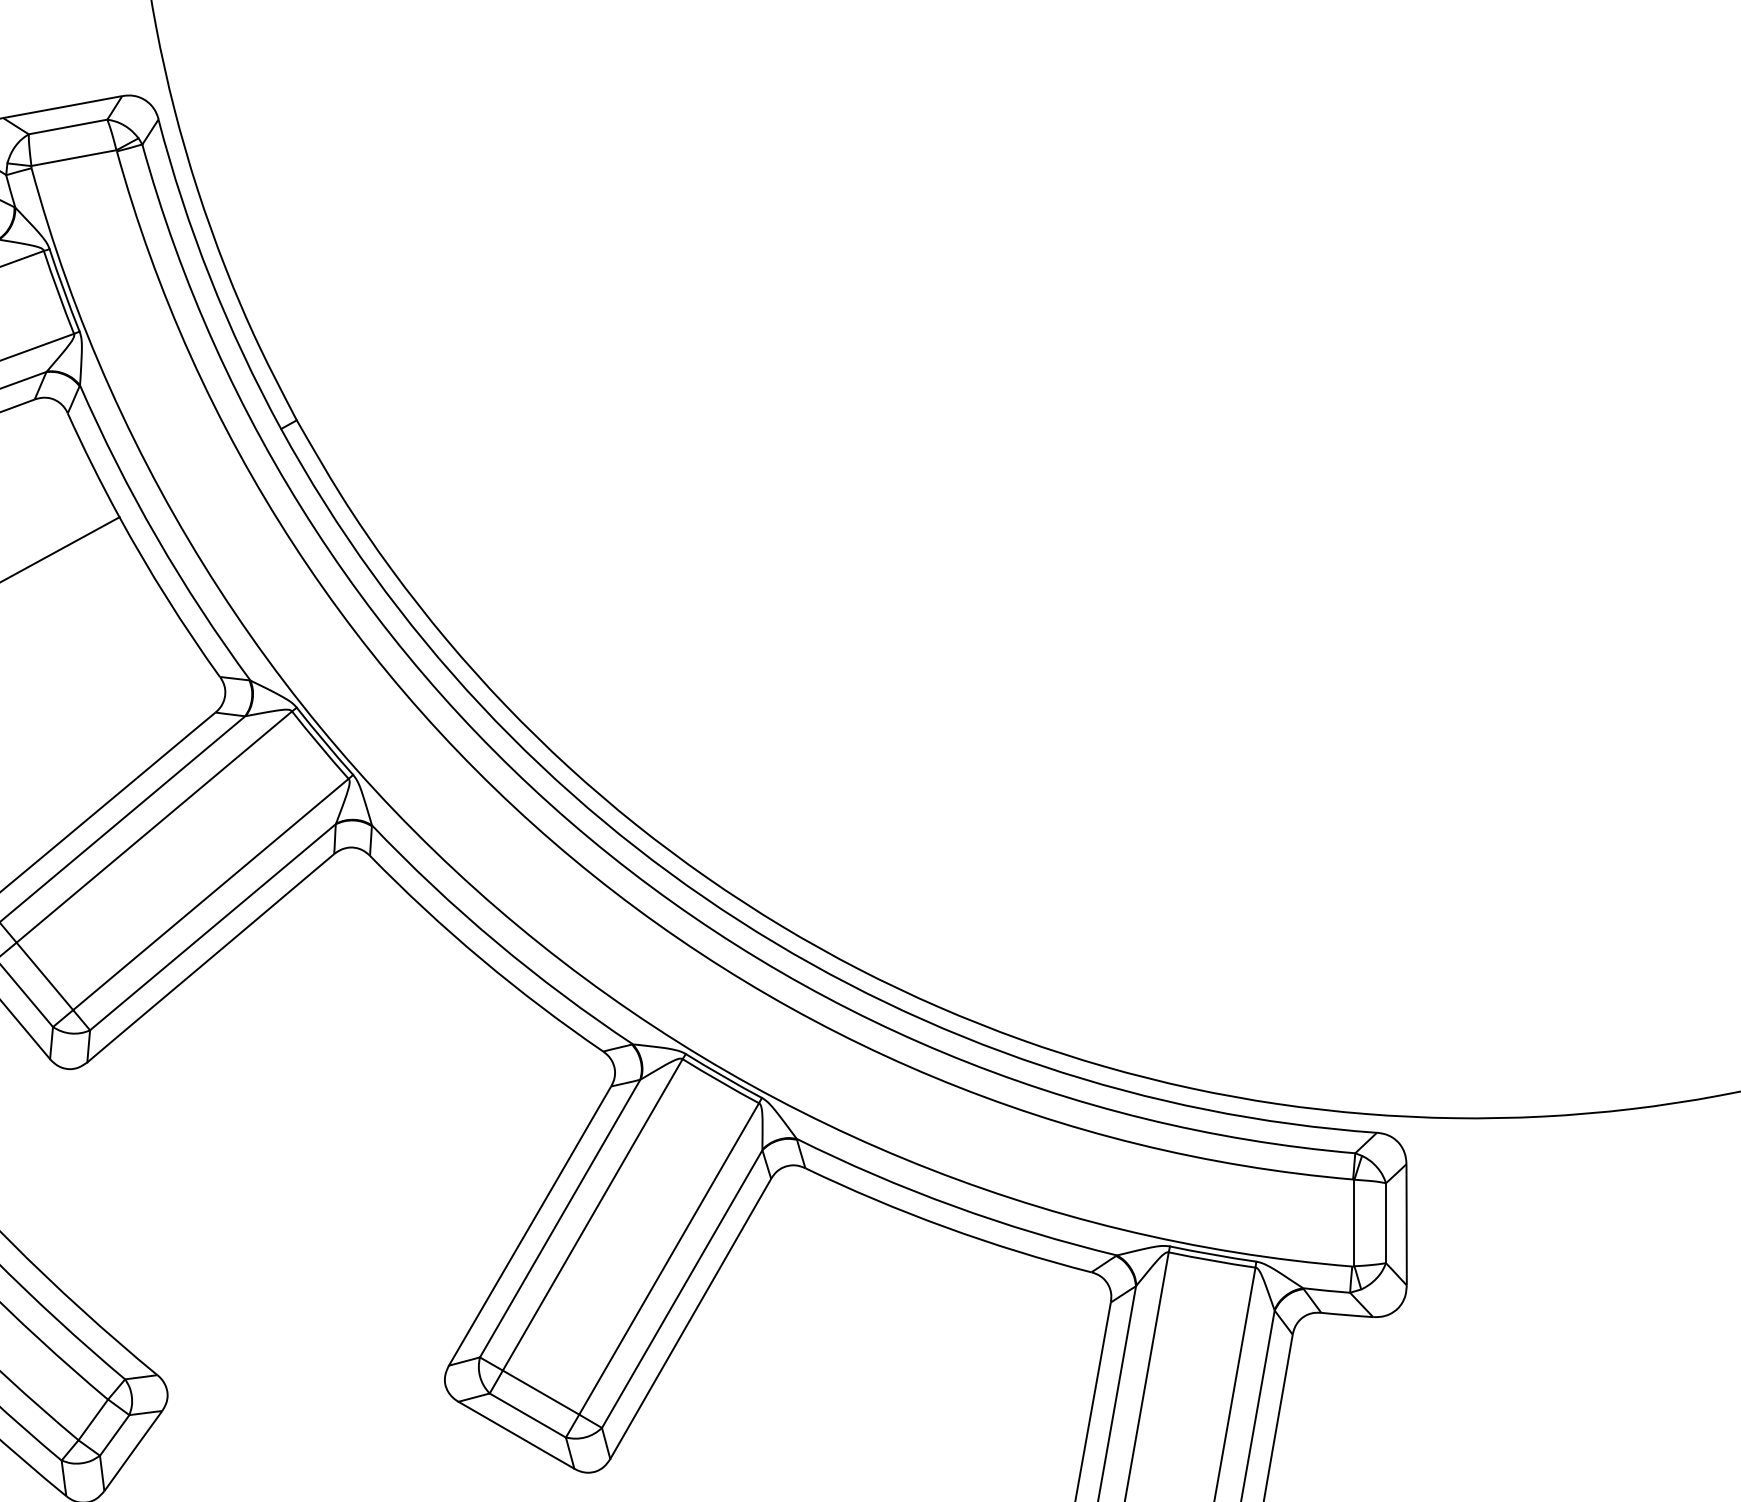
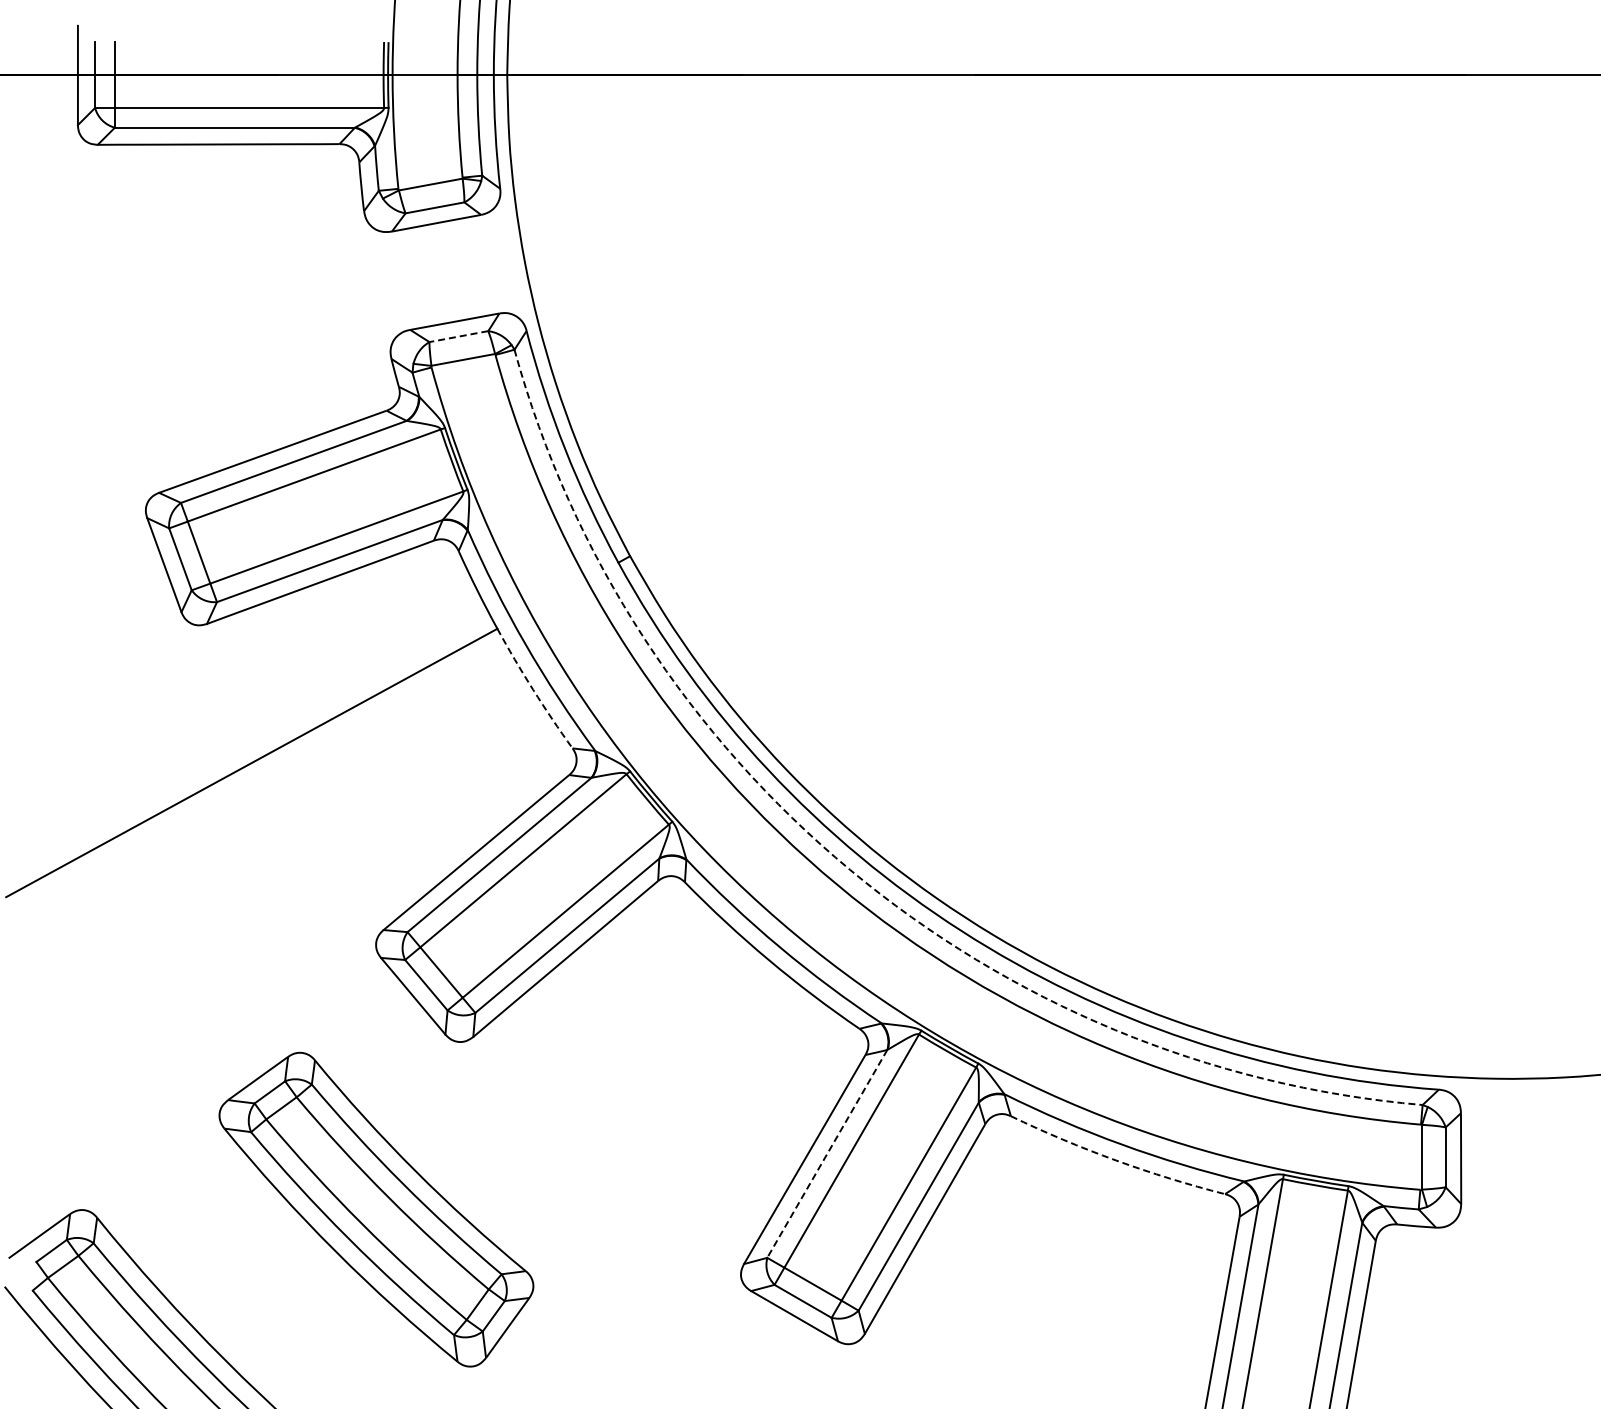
line: (67, 126) -> (458, 336), solid -> dashed
arc: (167, 598) -> (533, 689), solid -> dashed
arc: (591, 838) -> (850, 869), solid -> dashed
line: (560, 1219) -> (827, 1154), solid -> dashed
arc: (946, 1227) -> (1116, 1160), solid -> dashed

